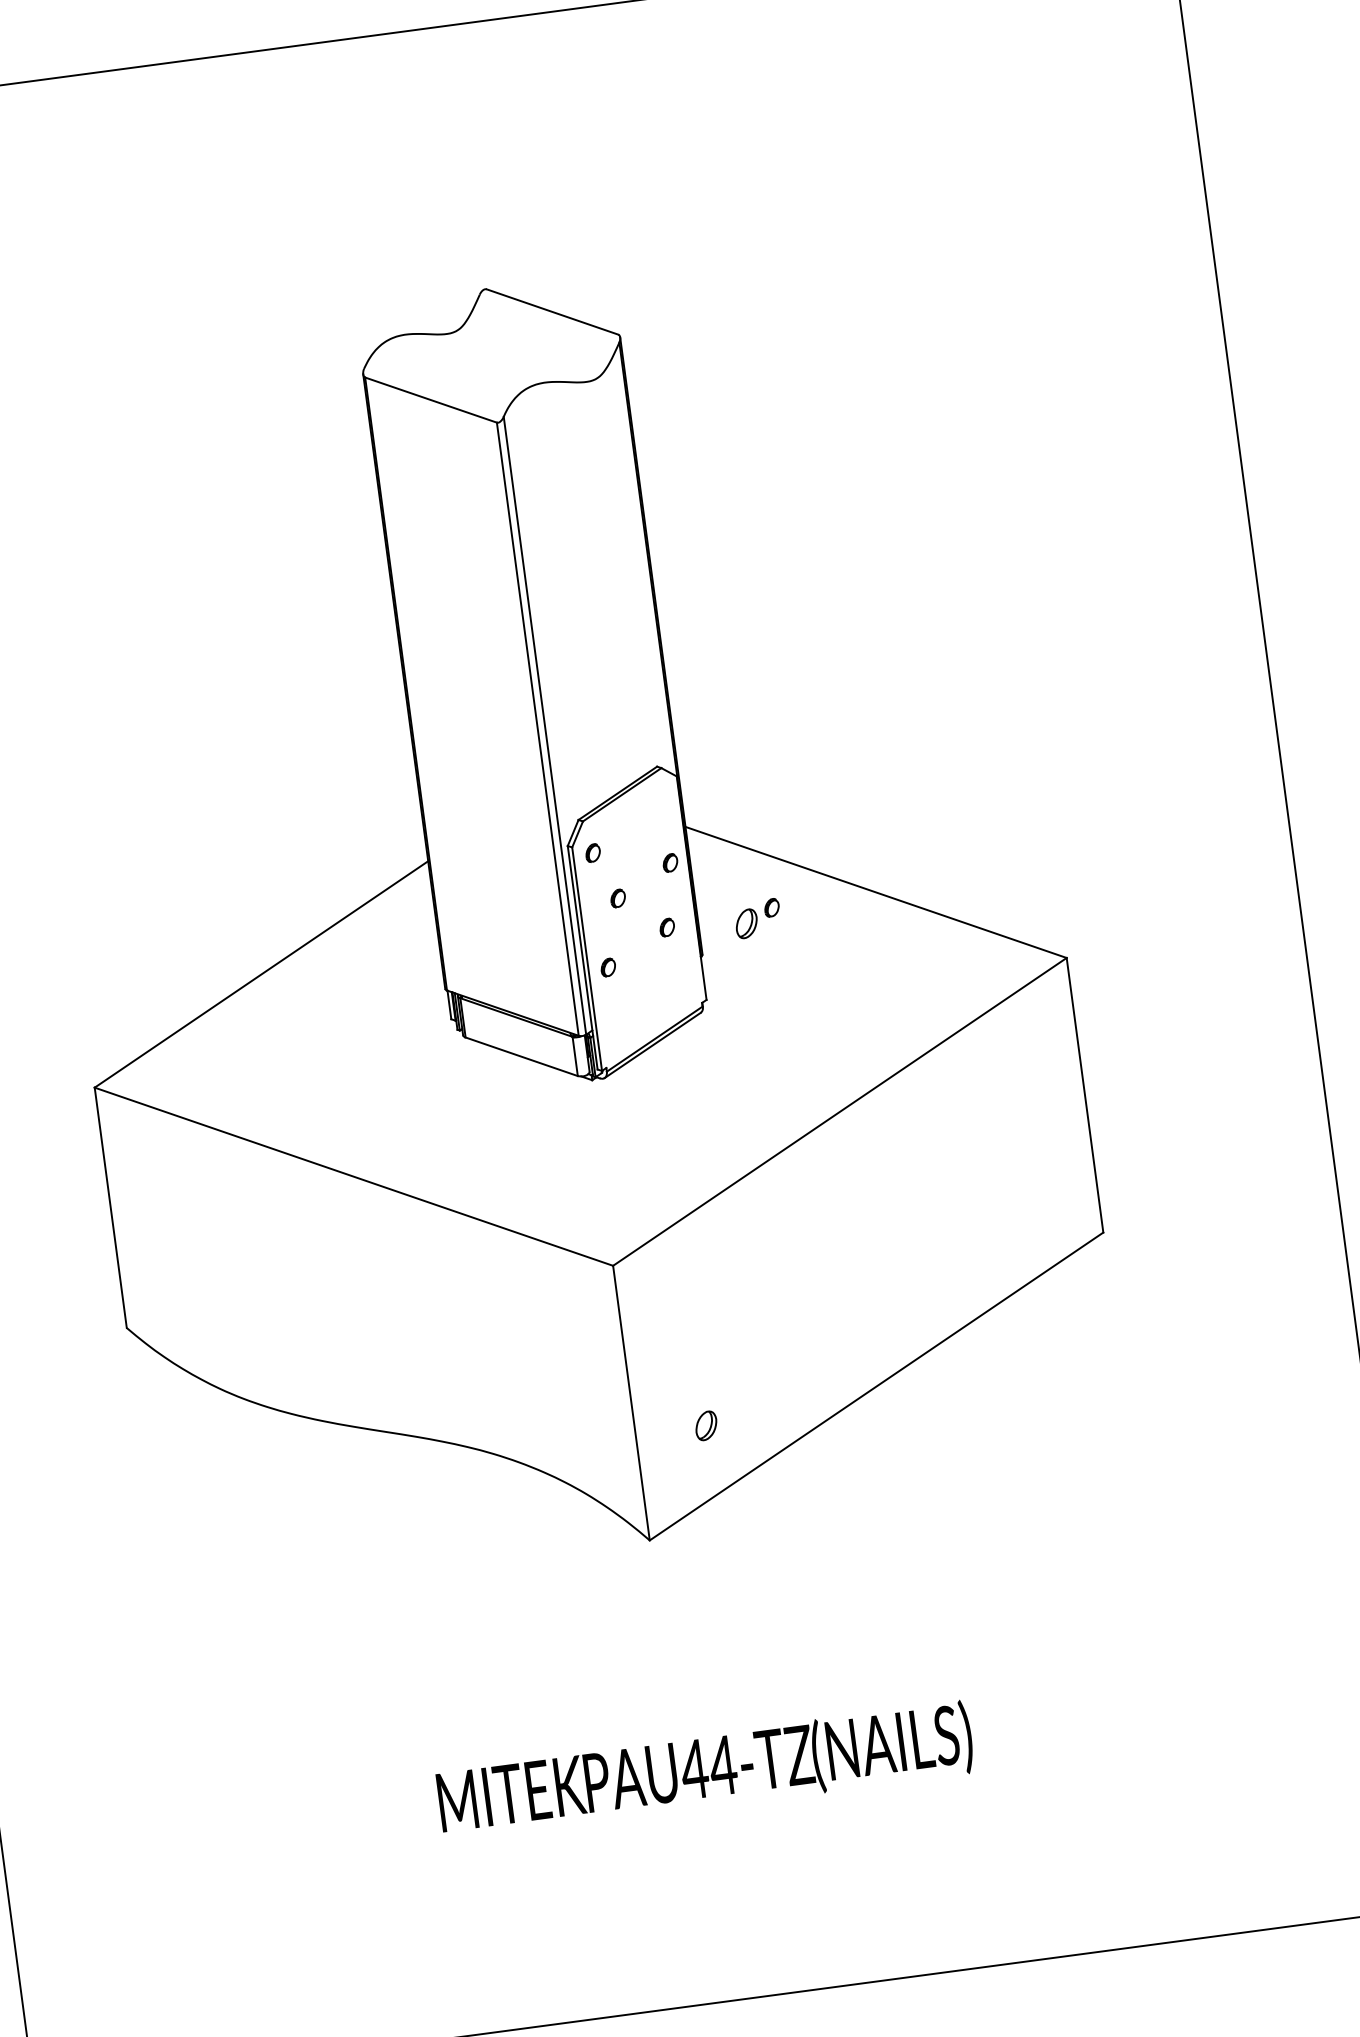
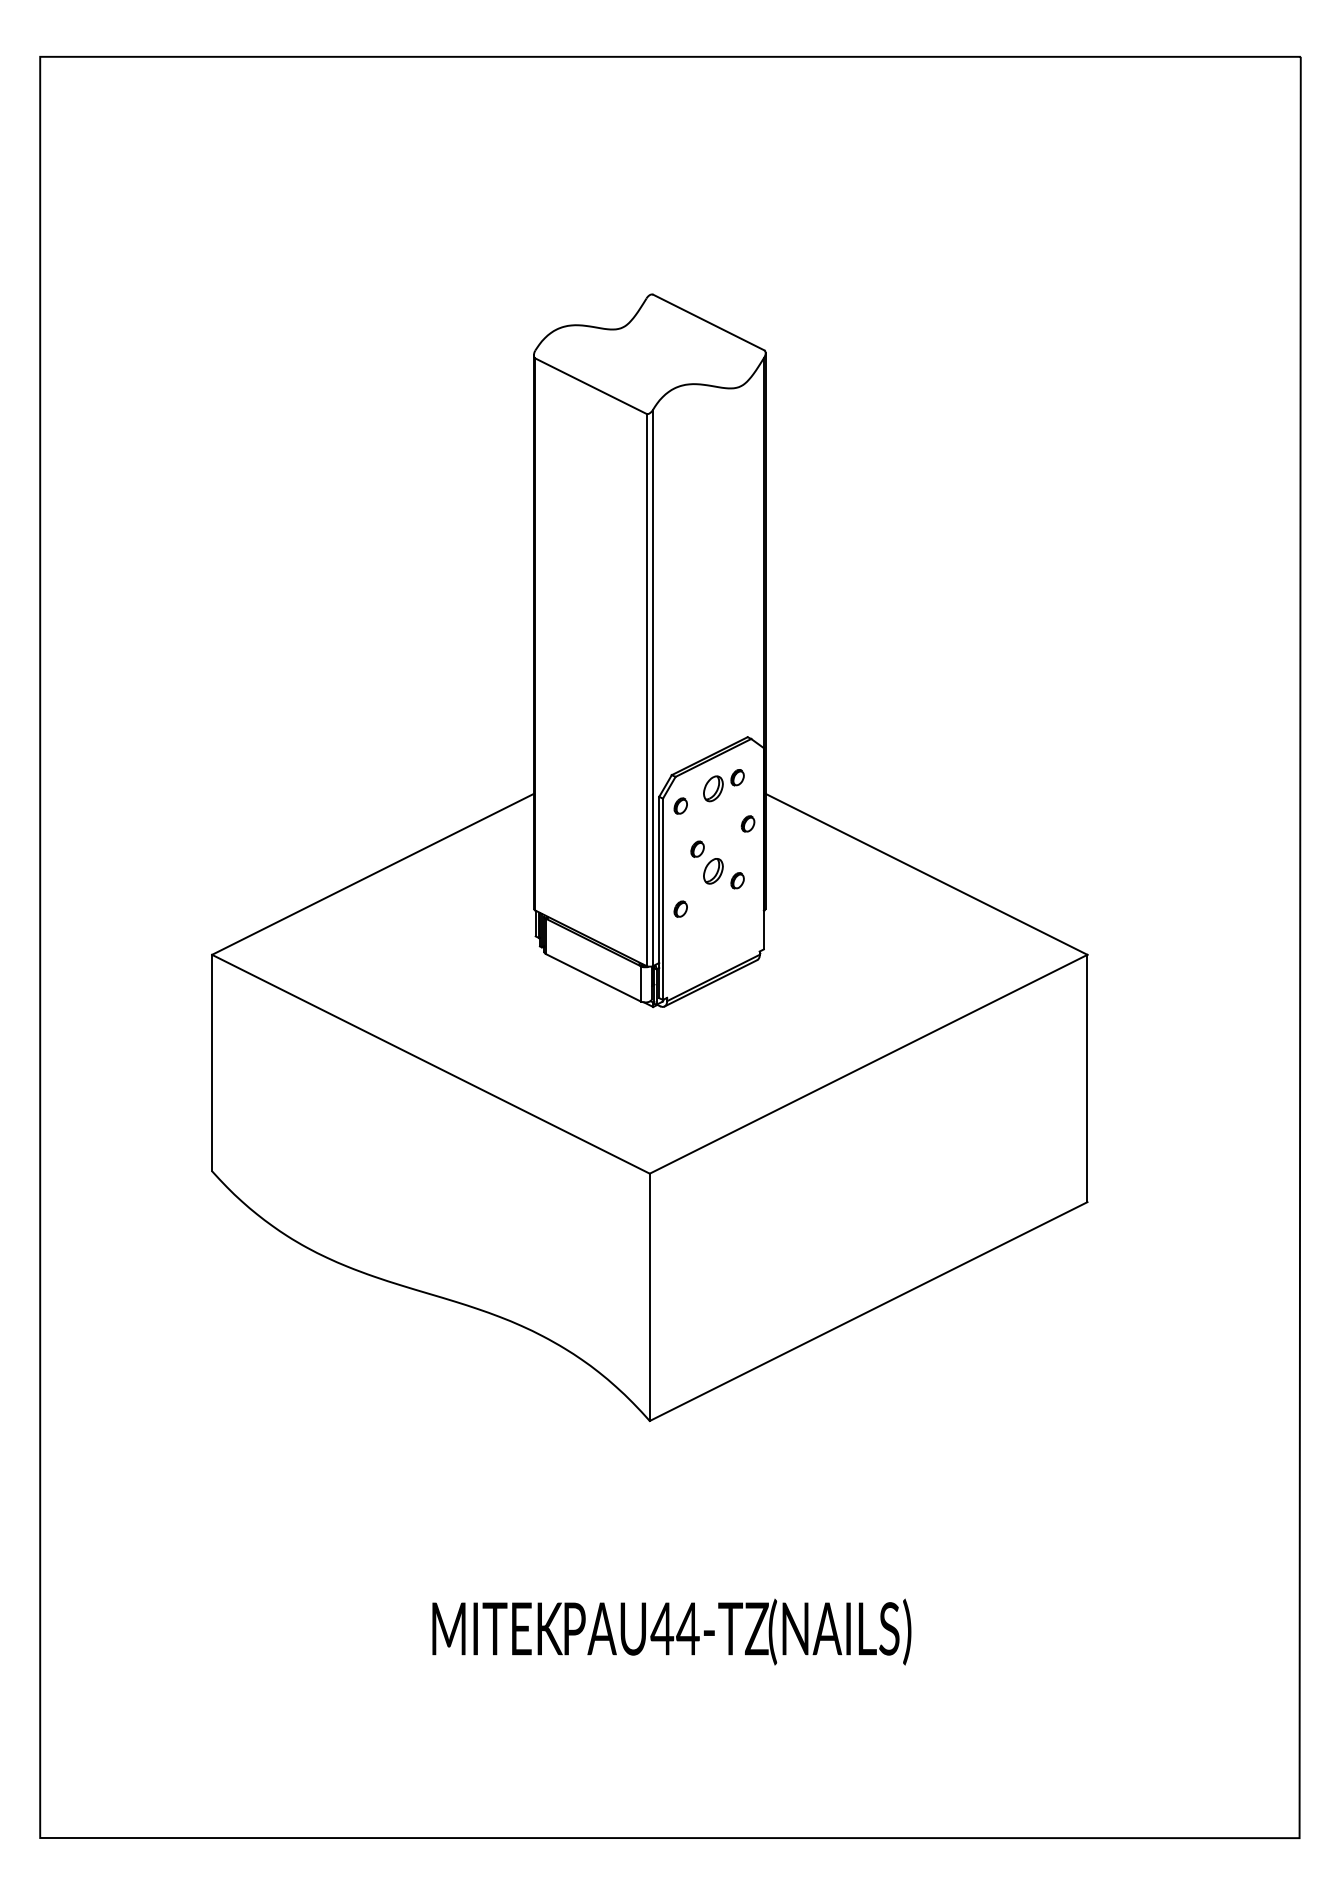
part: (757, 918) -> (723, 785), moved
part: (706, 1426) -> (713, 871), moved

